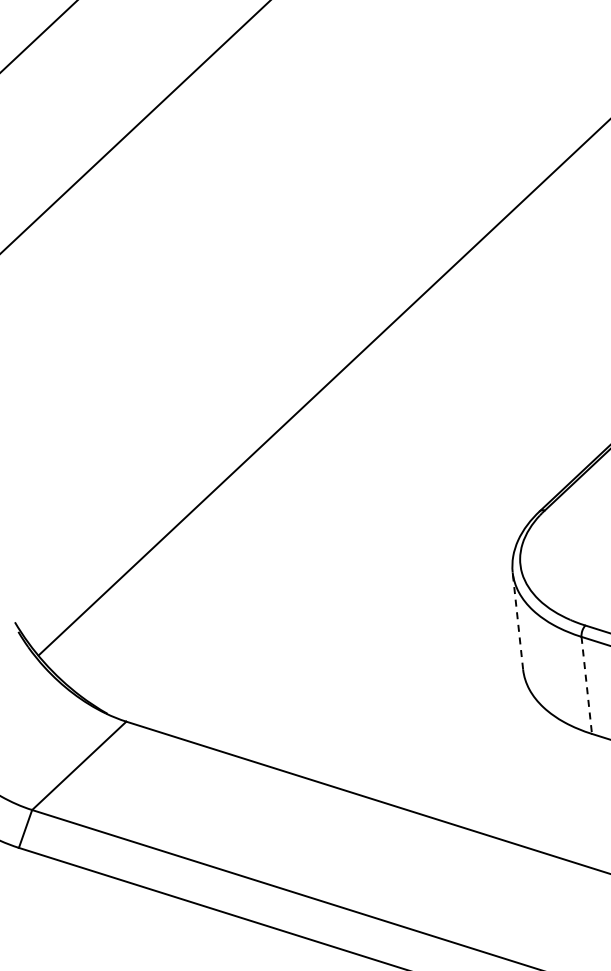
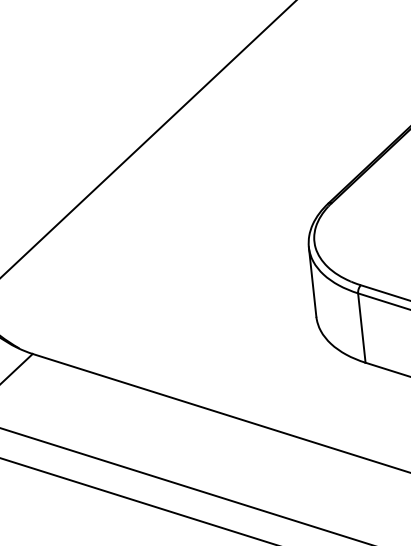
line: (517, 621) -> (312, 282), dashed -> solid
line: (586, 685) -> (361, 328), dashed -> solid

